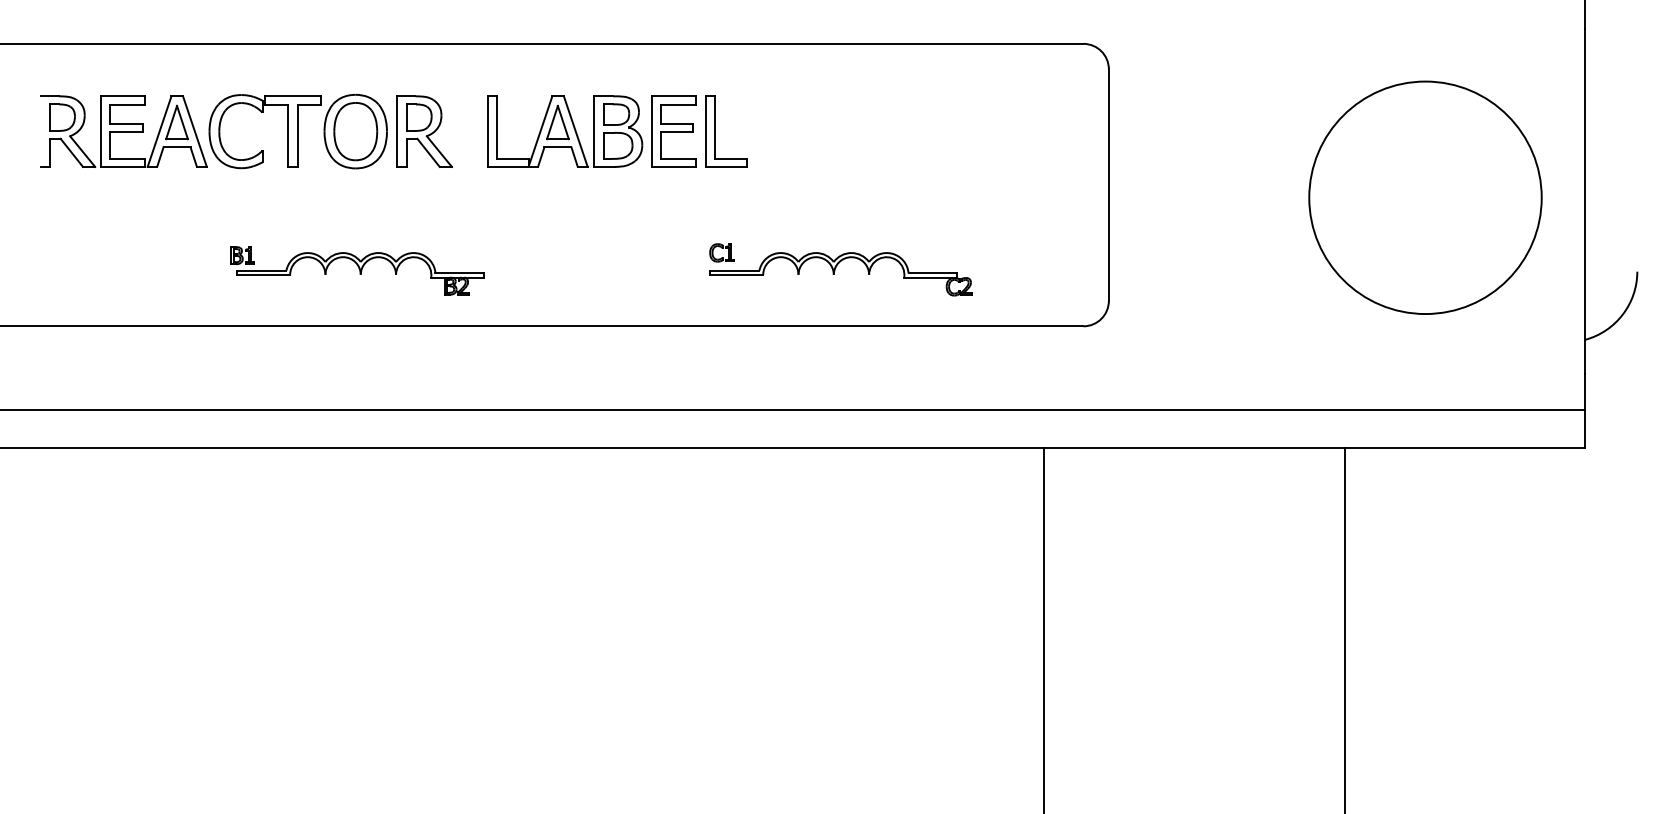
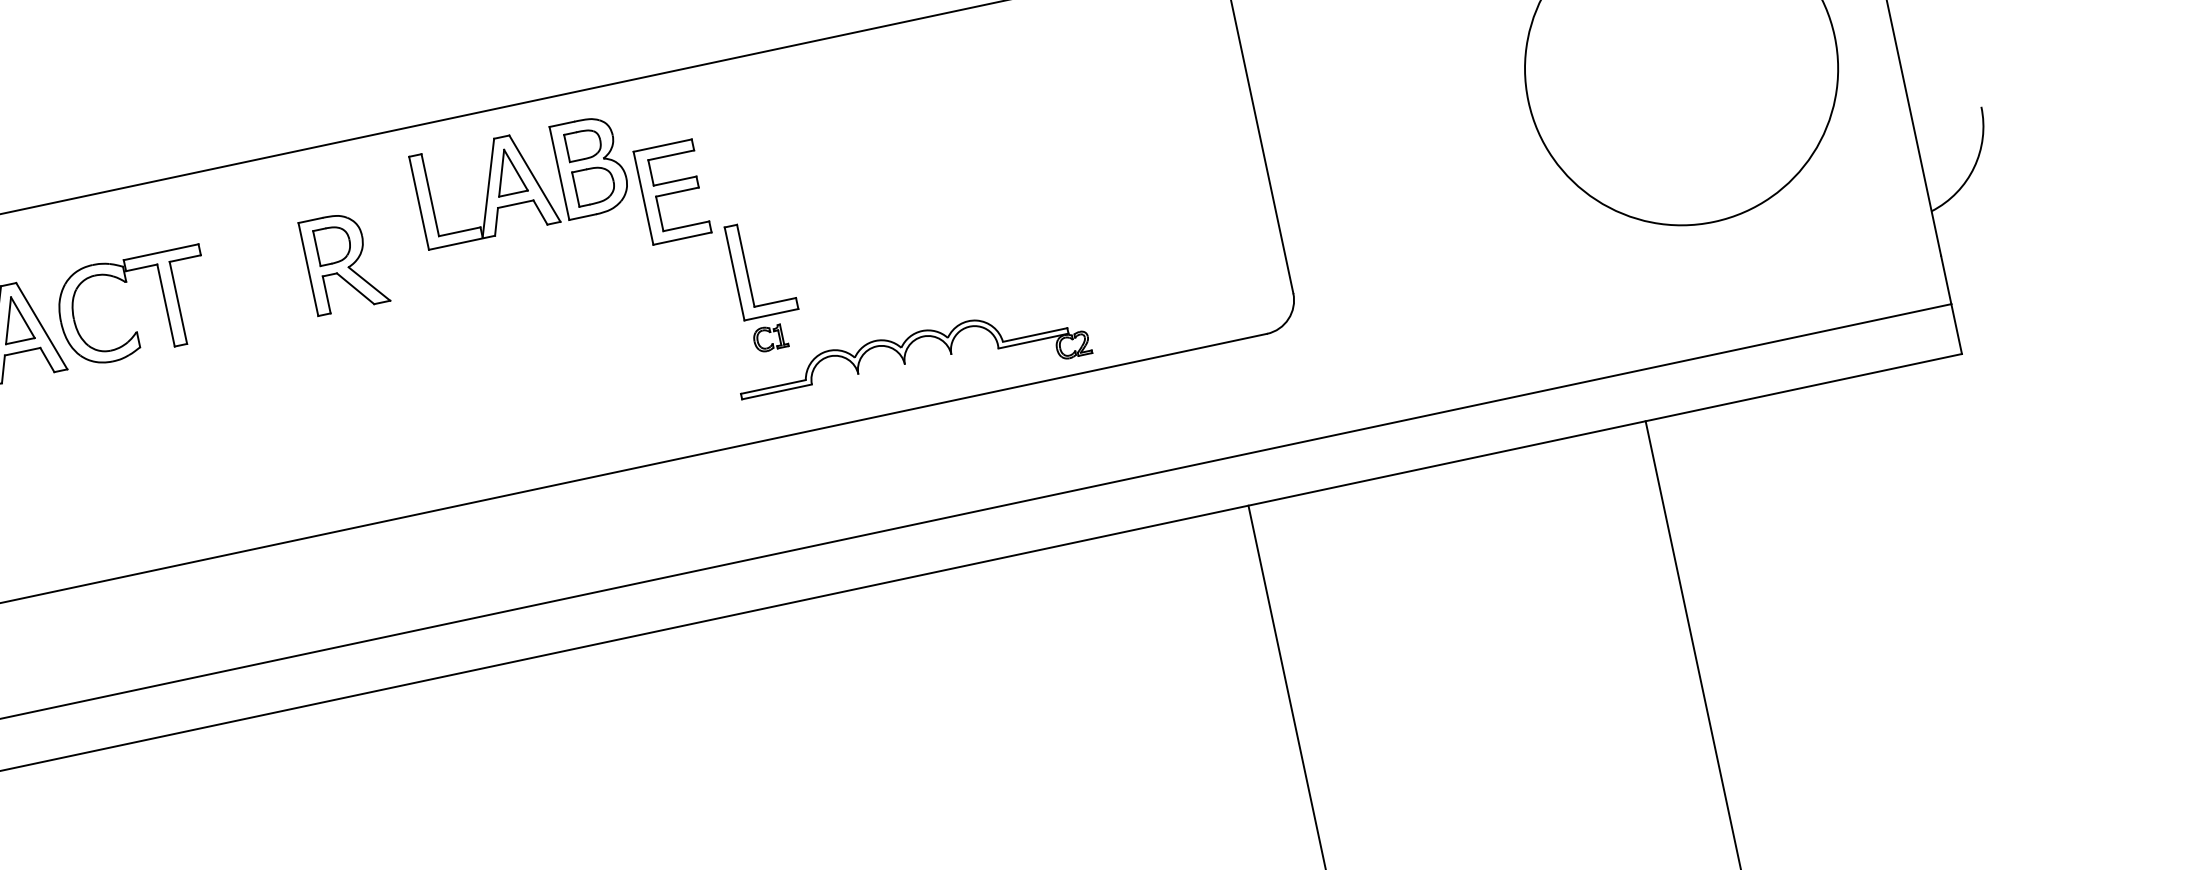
part: (355, 131) -> (253, 281), removed
part: (565, 131) -> (521, 181), moved
part: (715, 131) -> (746, 271), moved
part: (357, 270) -> (294, 463), removed
part: (840, 274) -> (913, 362), moved

